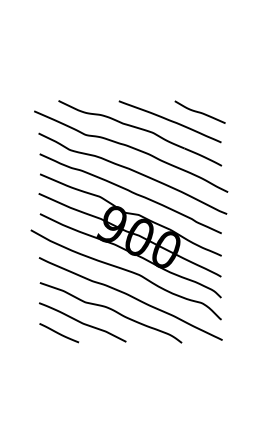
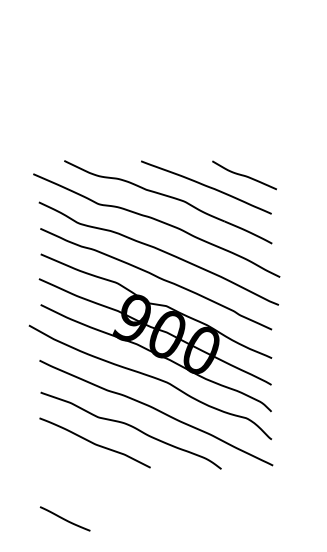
line: (59, 333) -> (65, 519), moved

